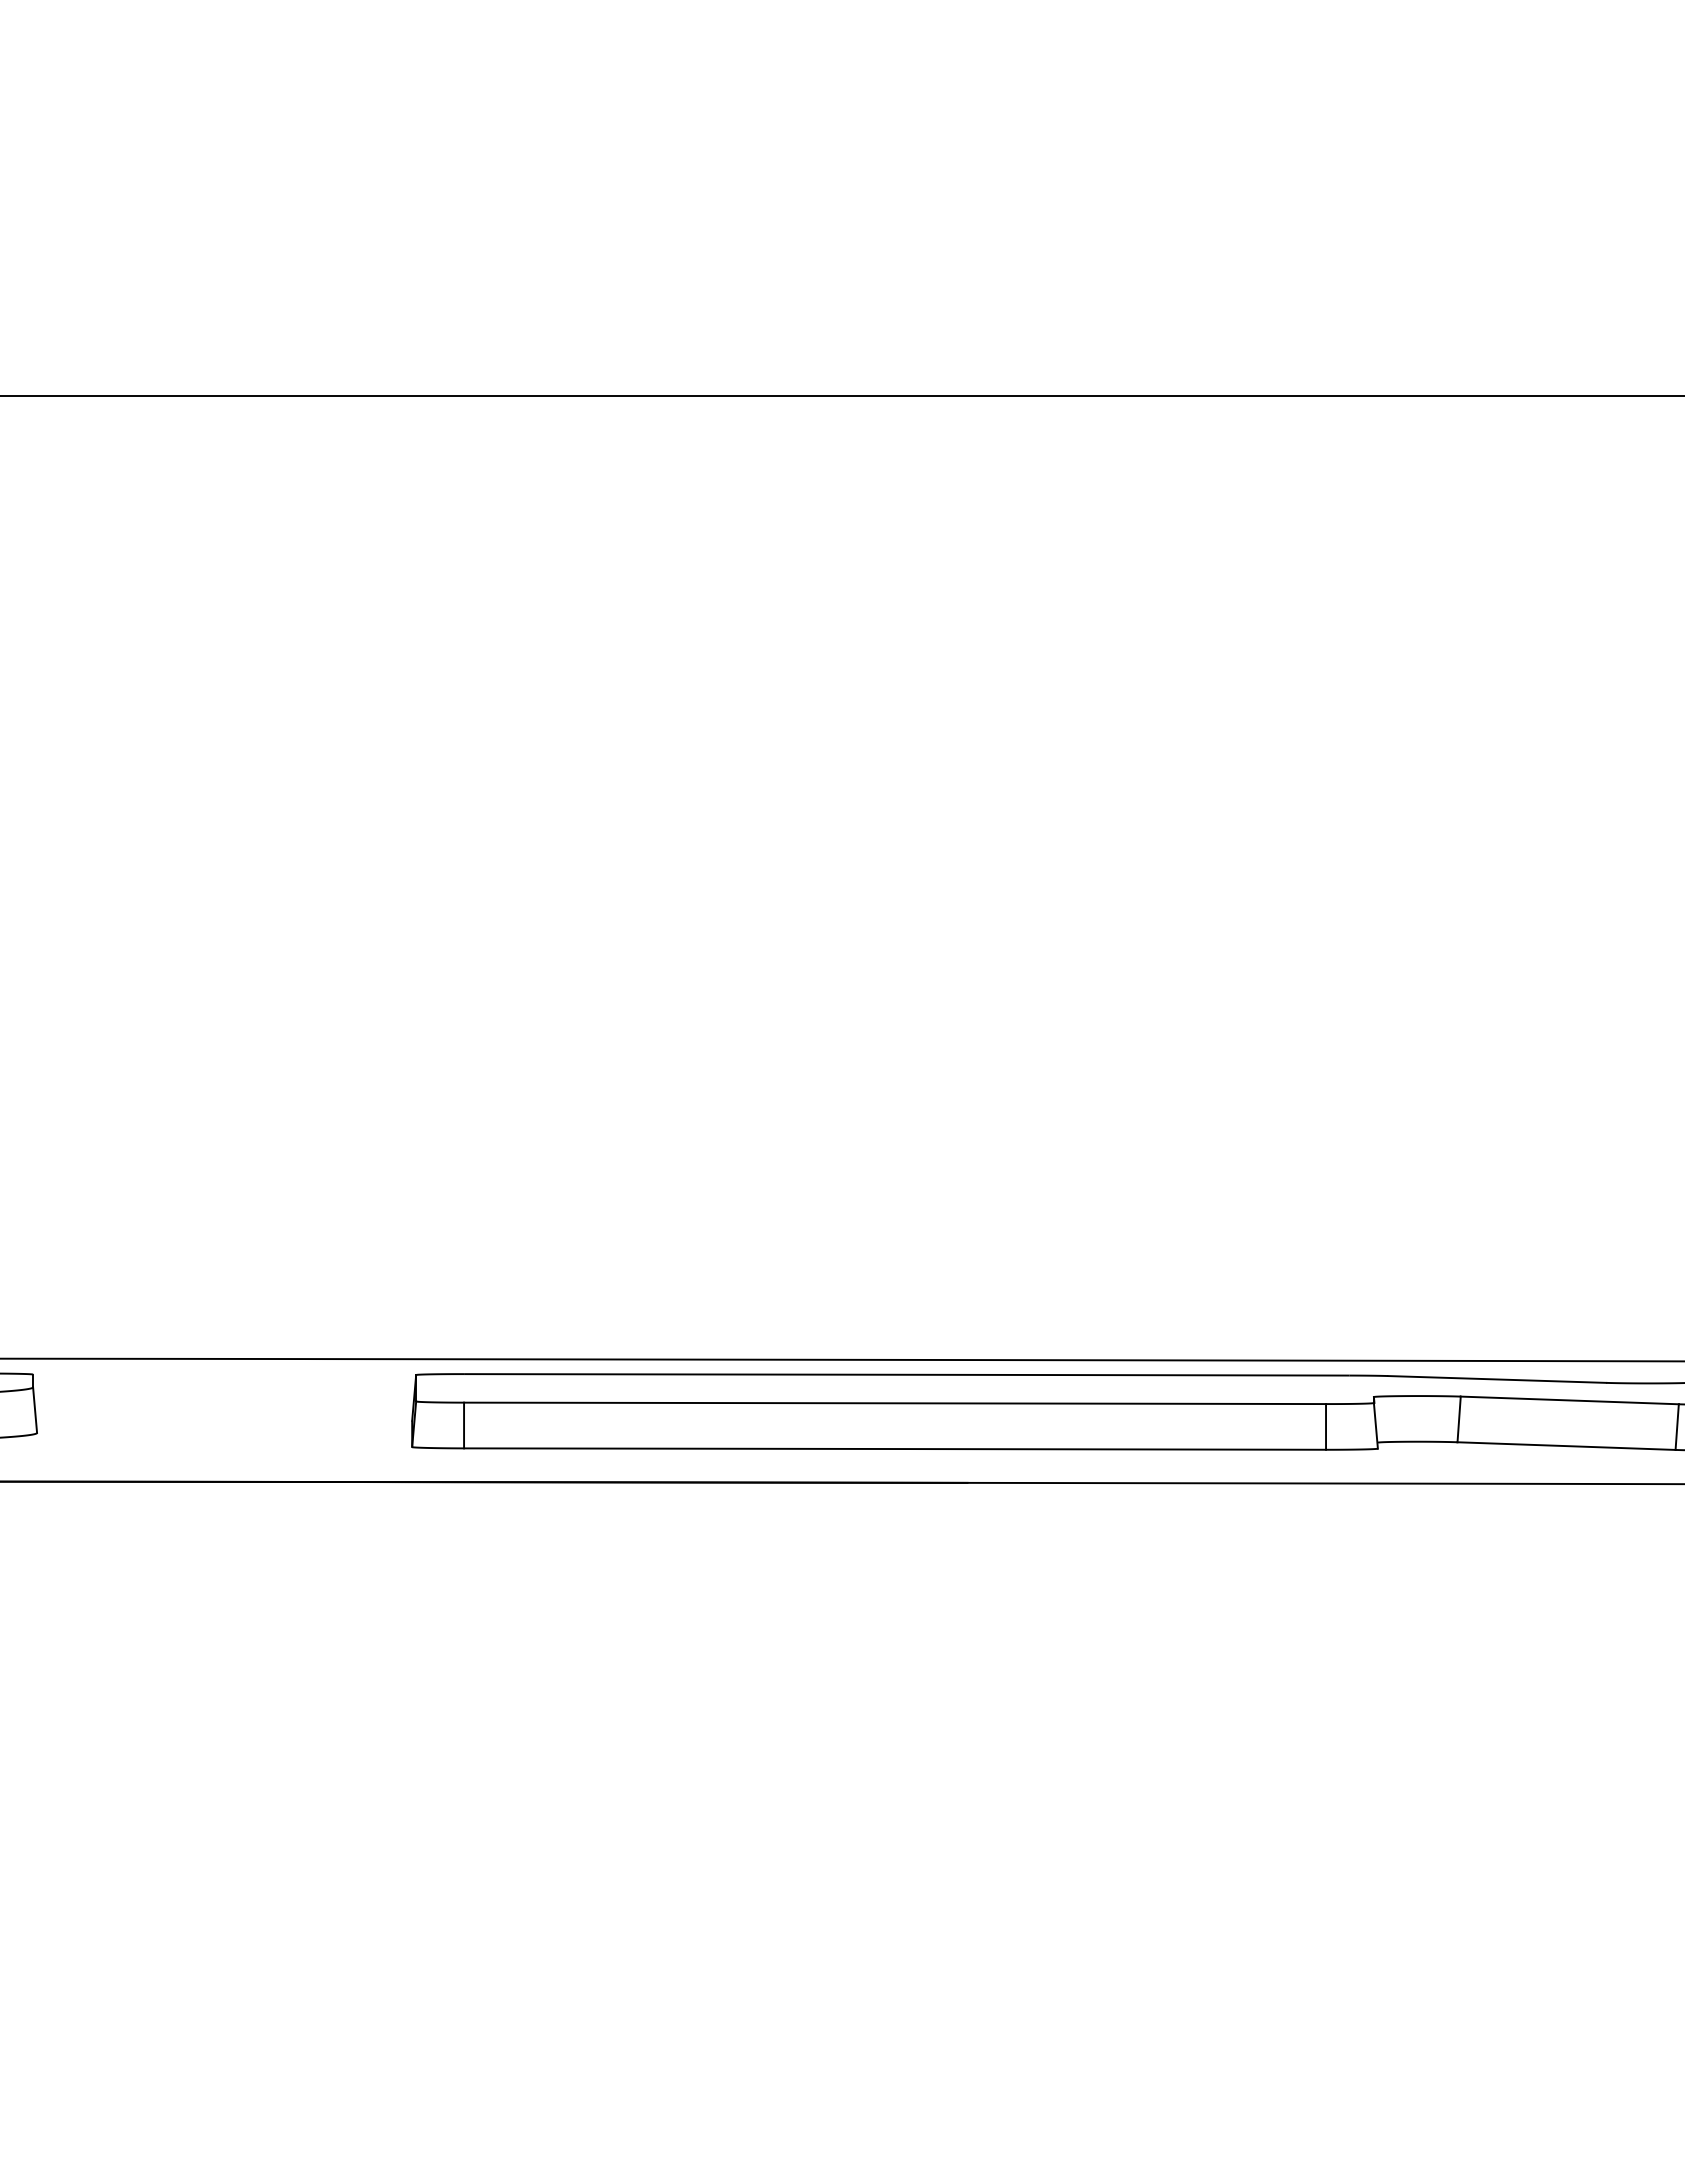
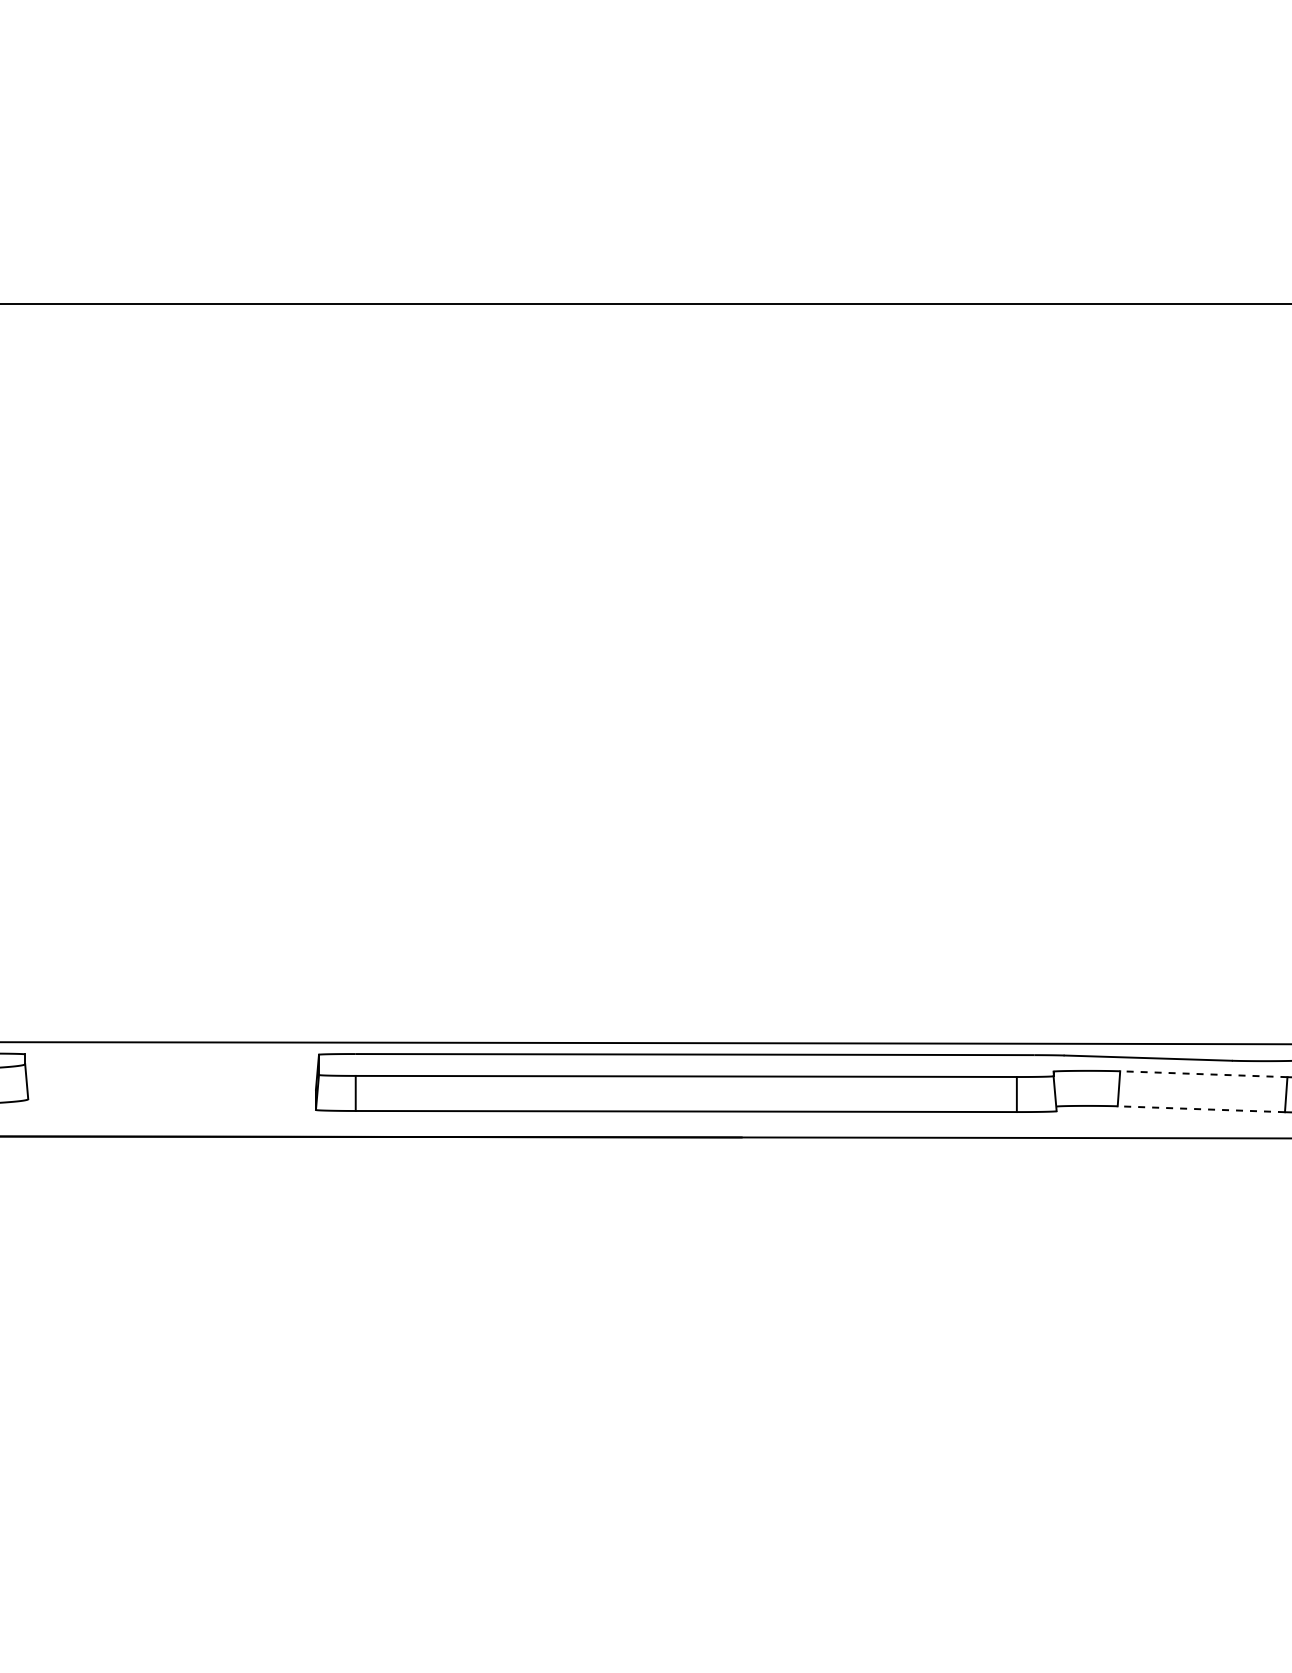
line: (1569, 1400) -> (1203, 1074), solid -> dashed
line: (1566, 1446) -> (1201, 1109), solid -> dashed

